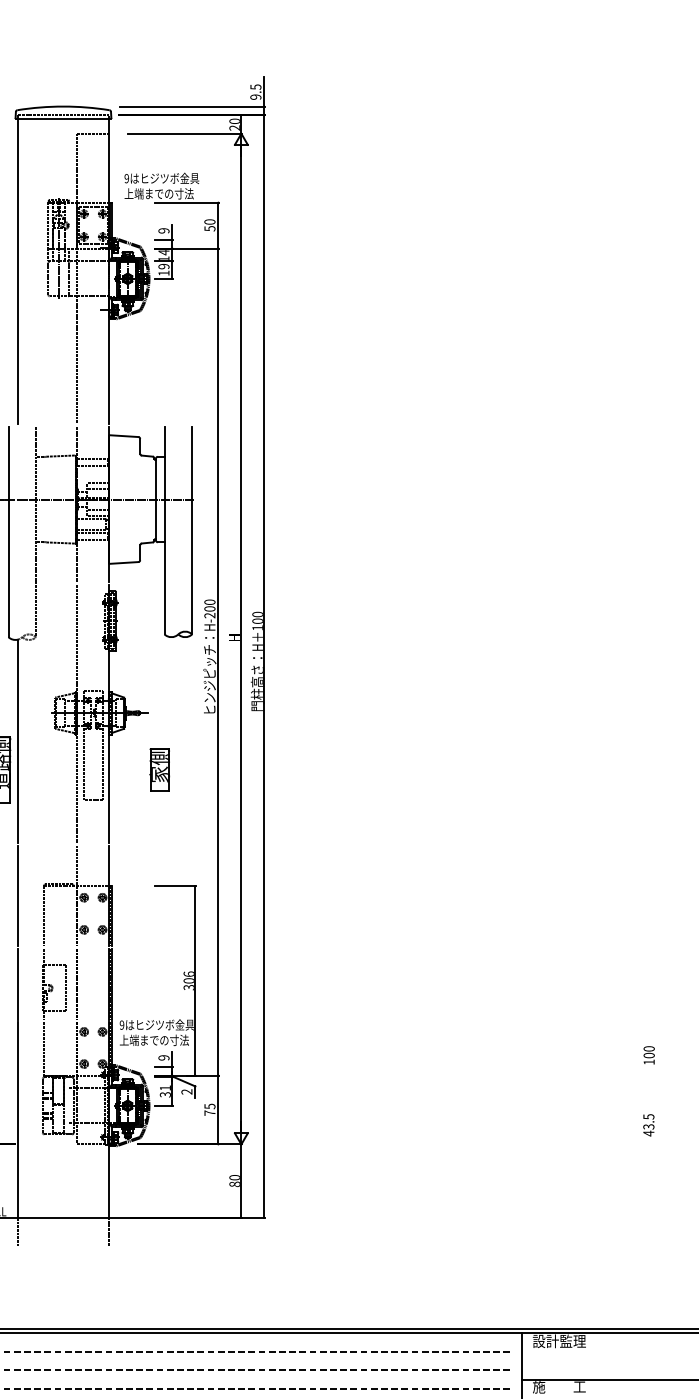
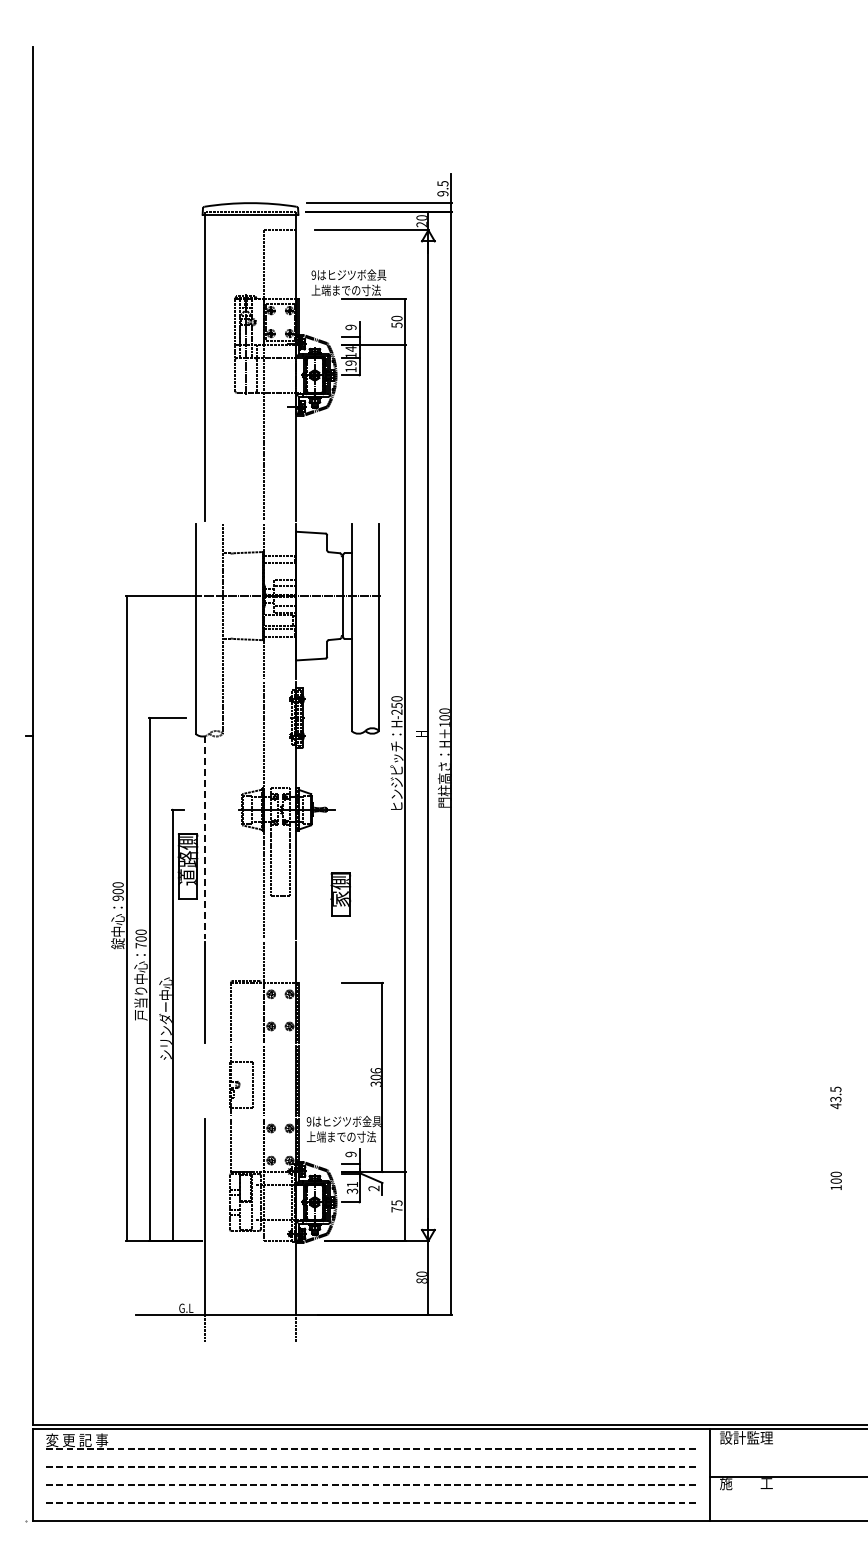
text: (209, 608) -> (396, 705), H-200 -> H-250
line: (17, 740) -> (204, 837), solid -> dashed
part: (159, 769) -> (340, 894), moved
line: (17, 983) -> (204, 1080), removed
text: (648, 1054) -> (835, 1180), moved
text: (648, 1124) -> (835, 1097), moved

